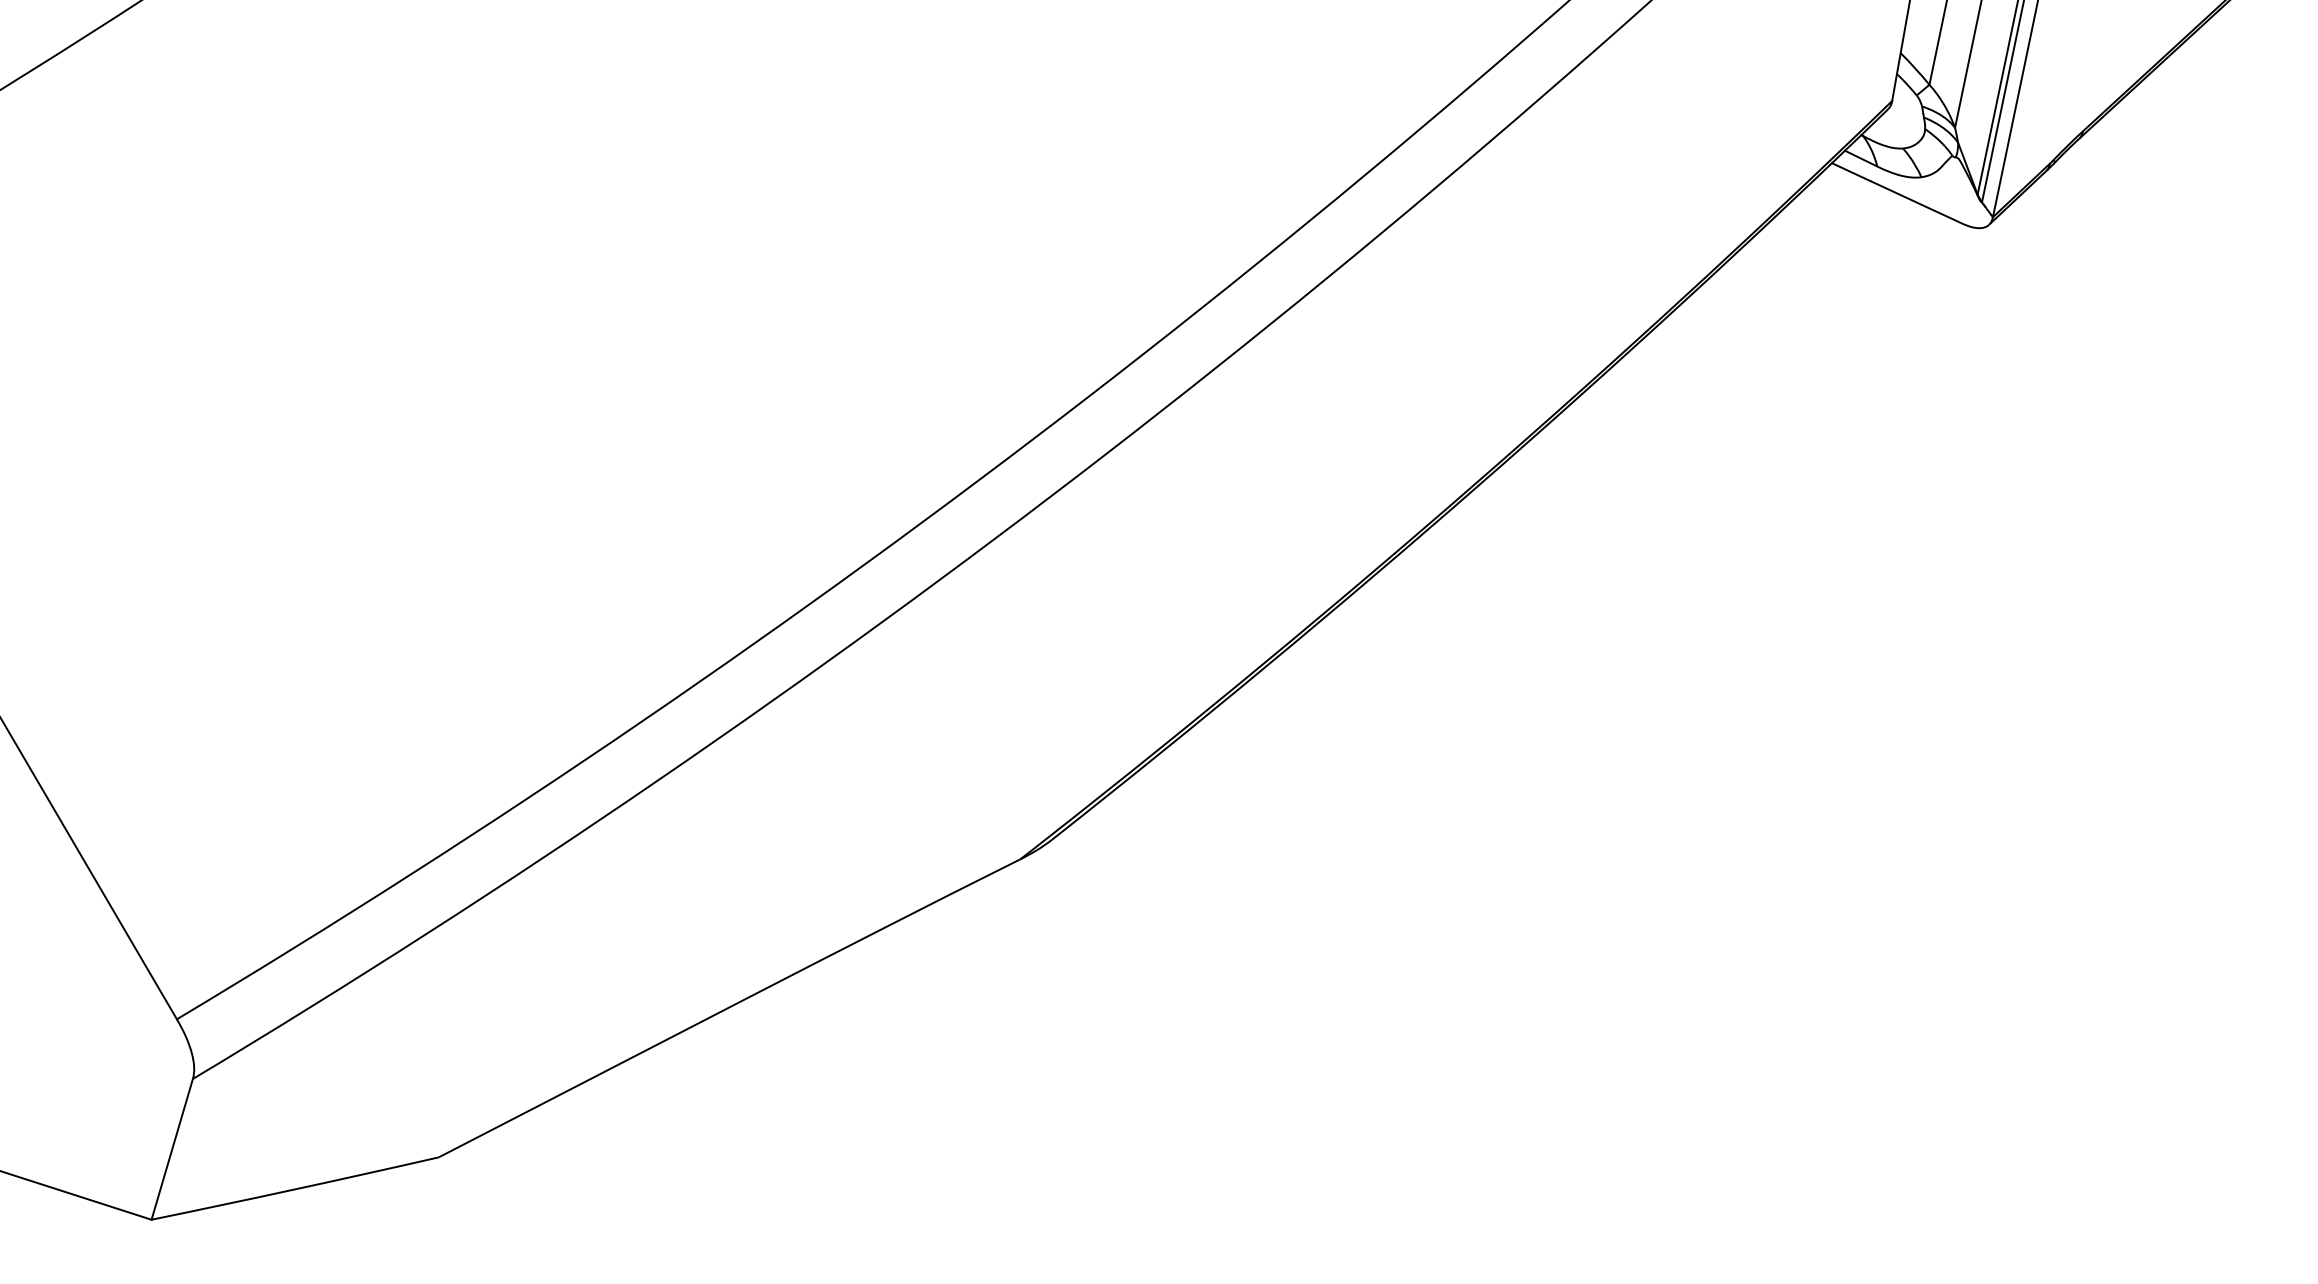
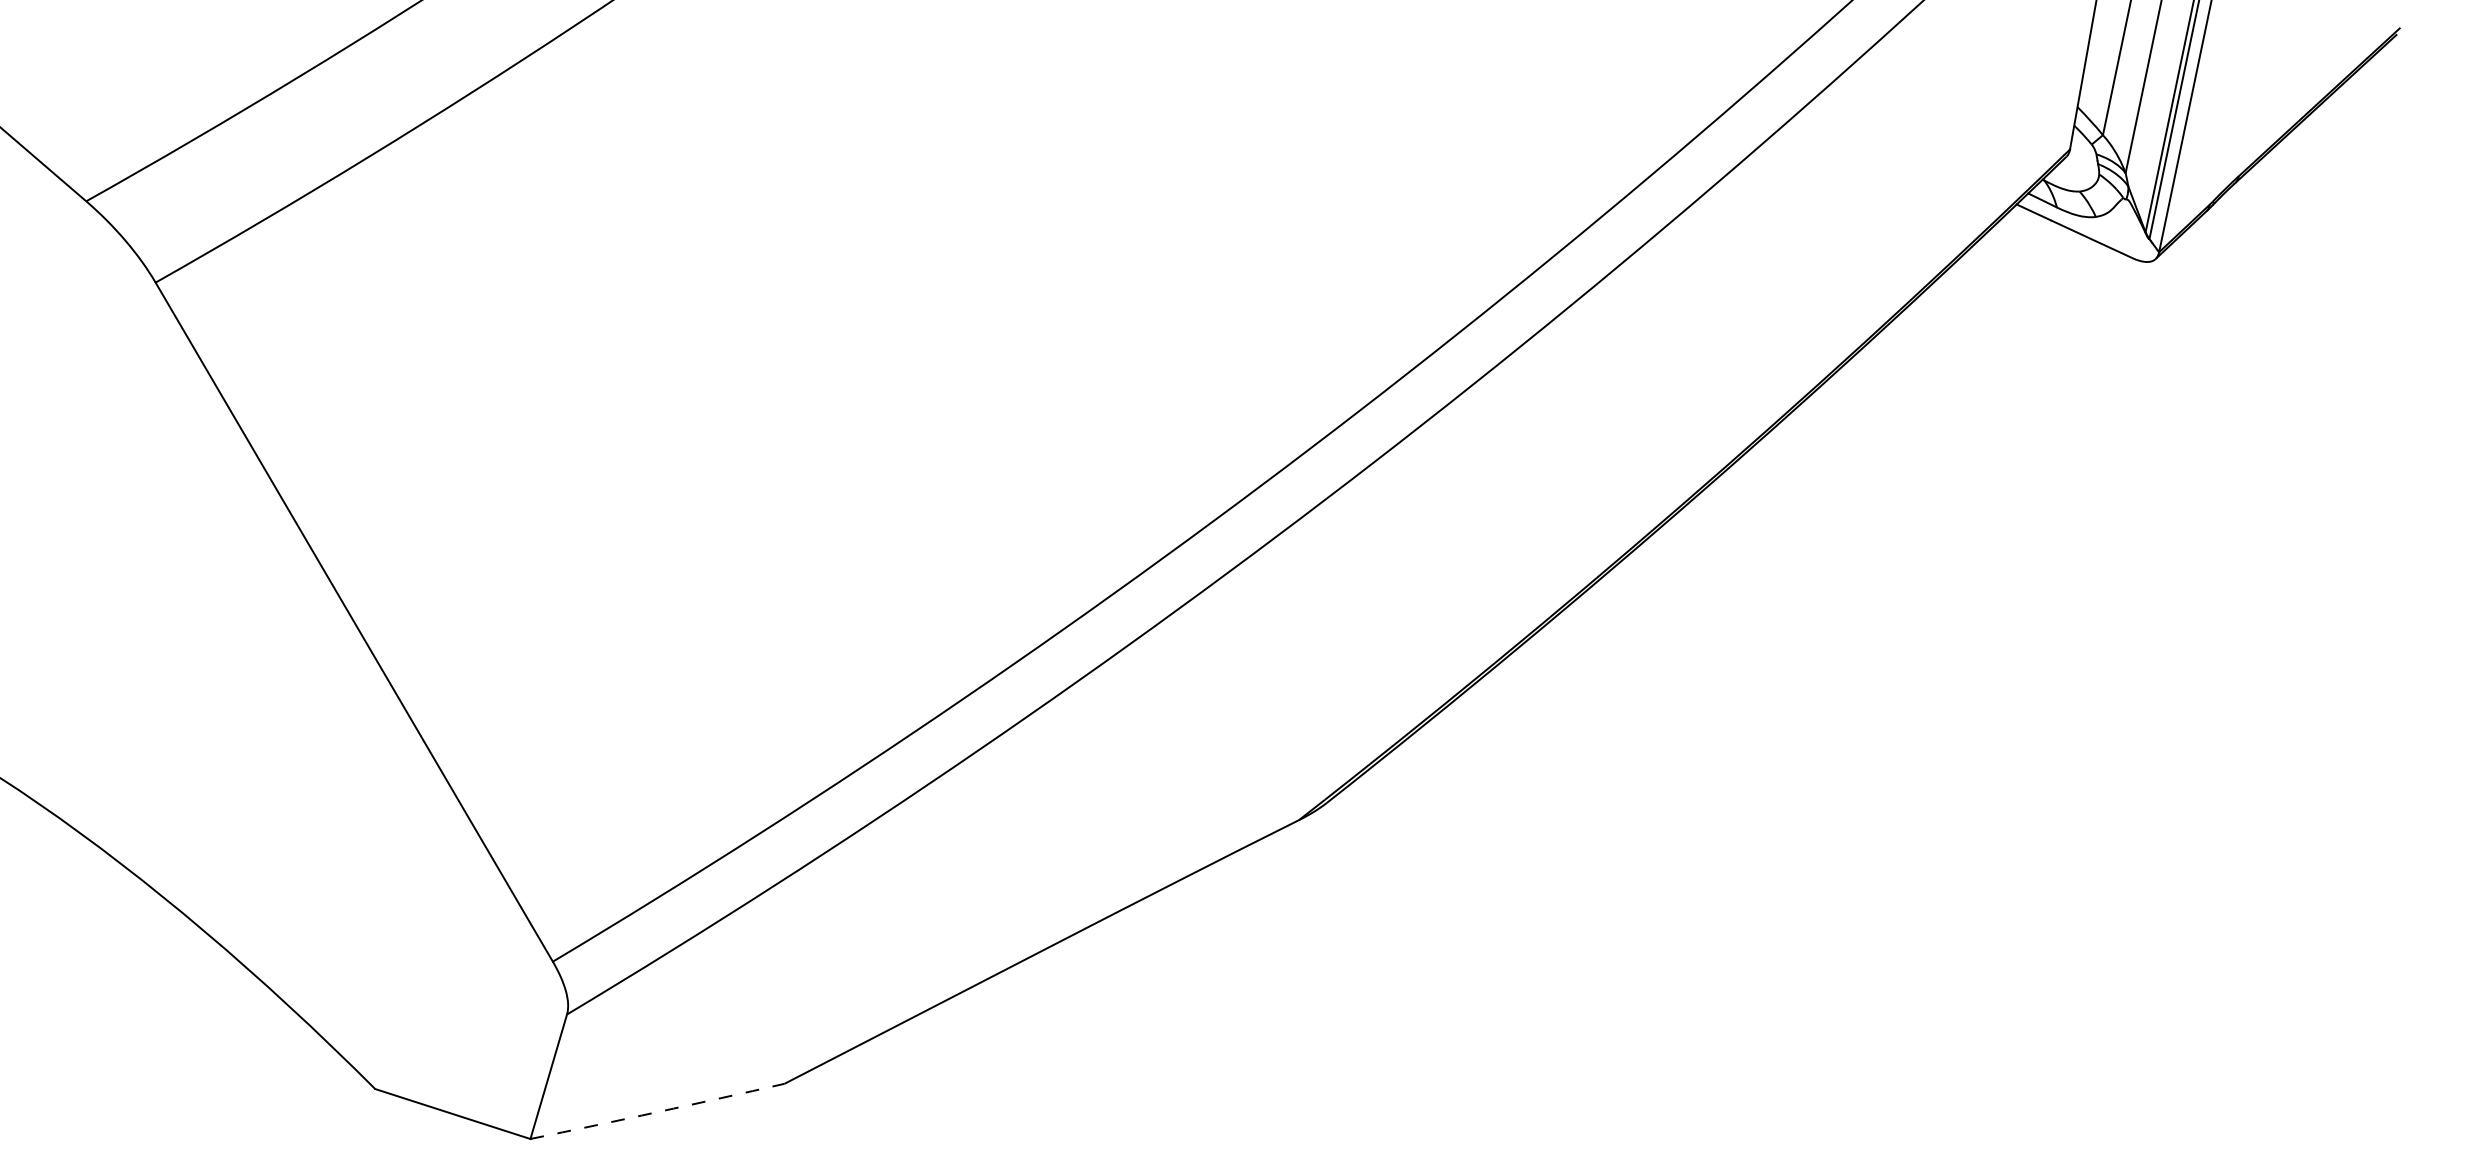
arc: (295, 1189) -> (657, 1112), solid -> dashed

